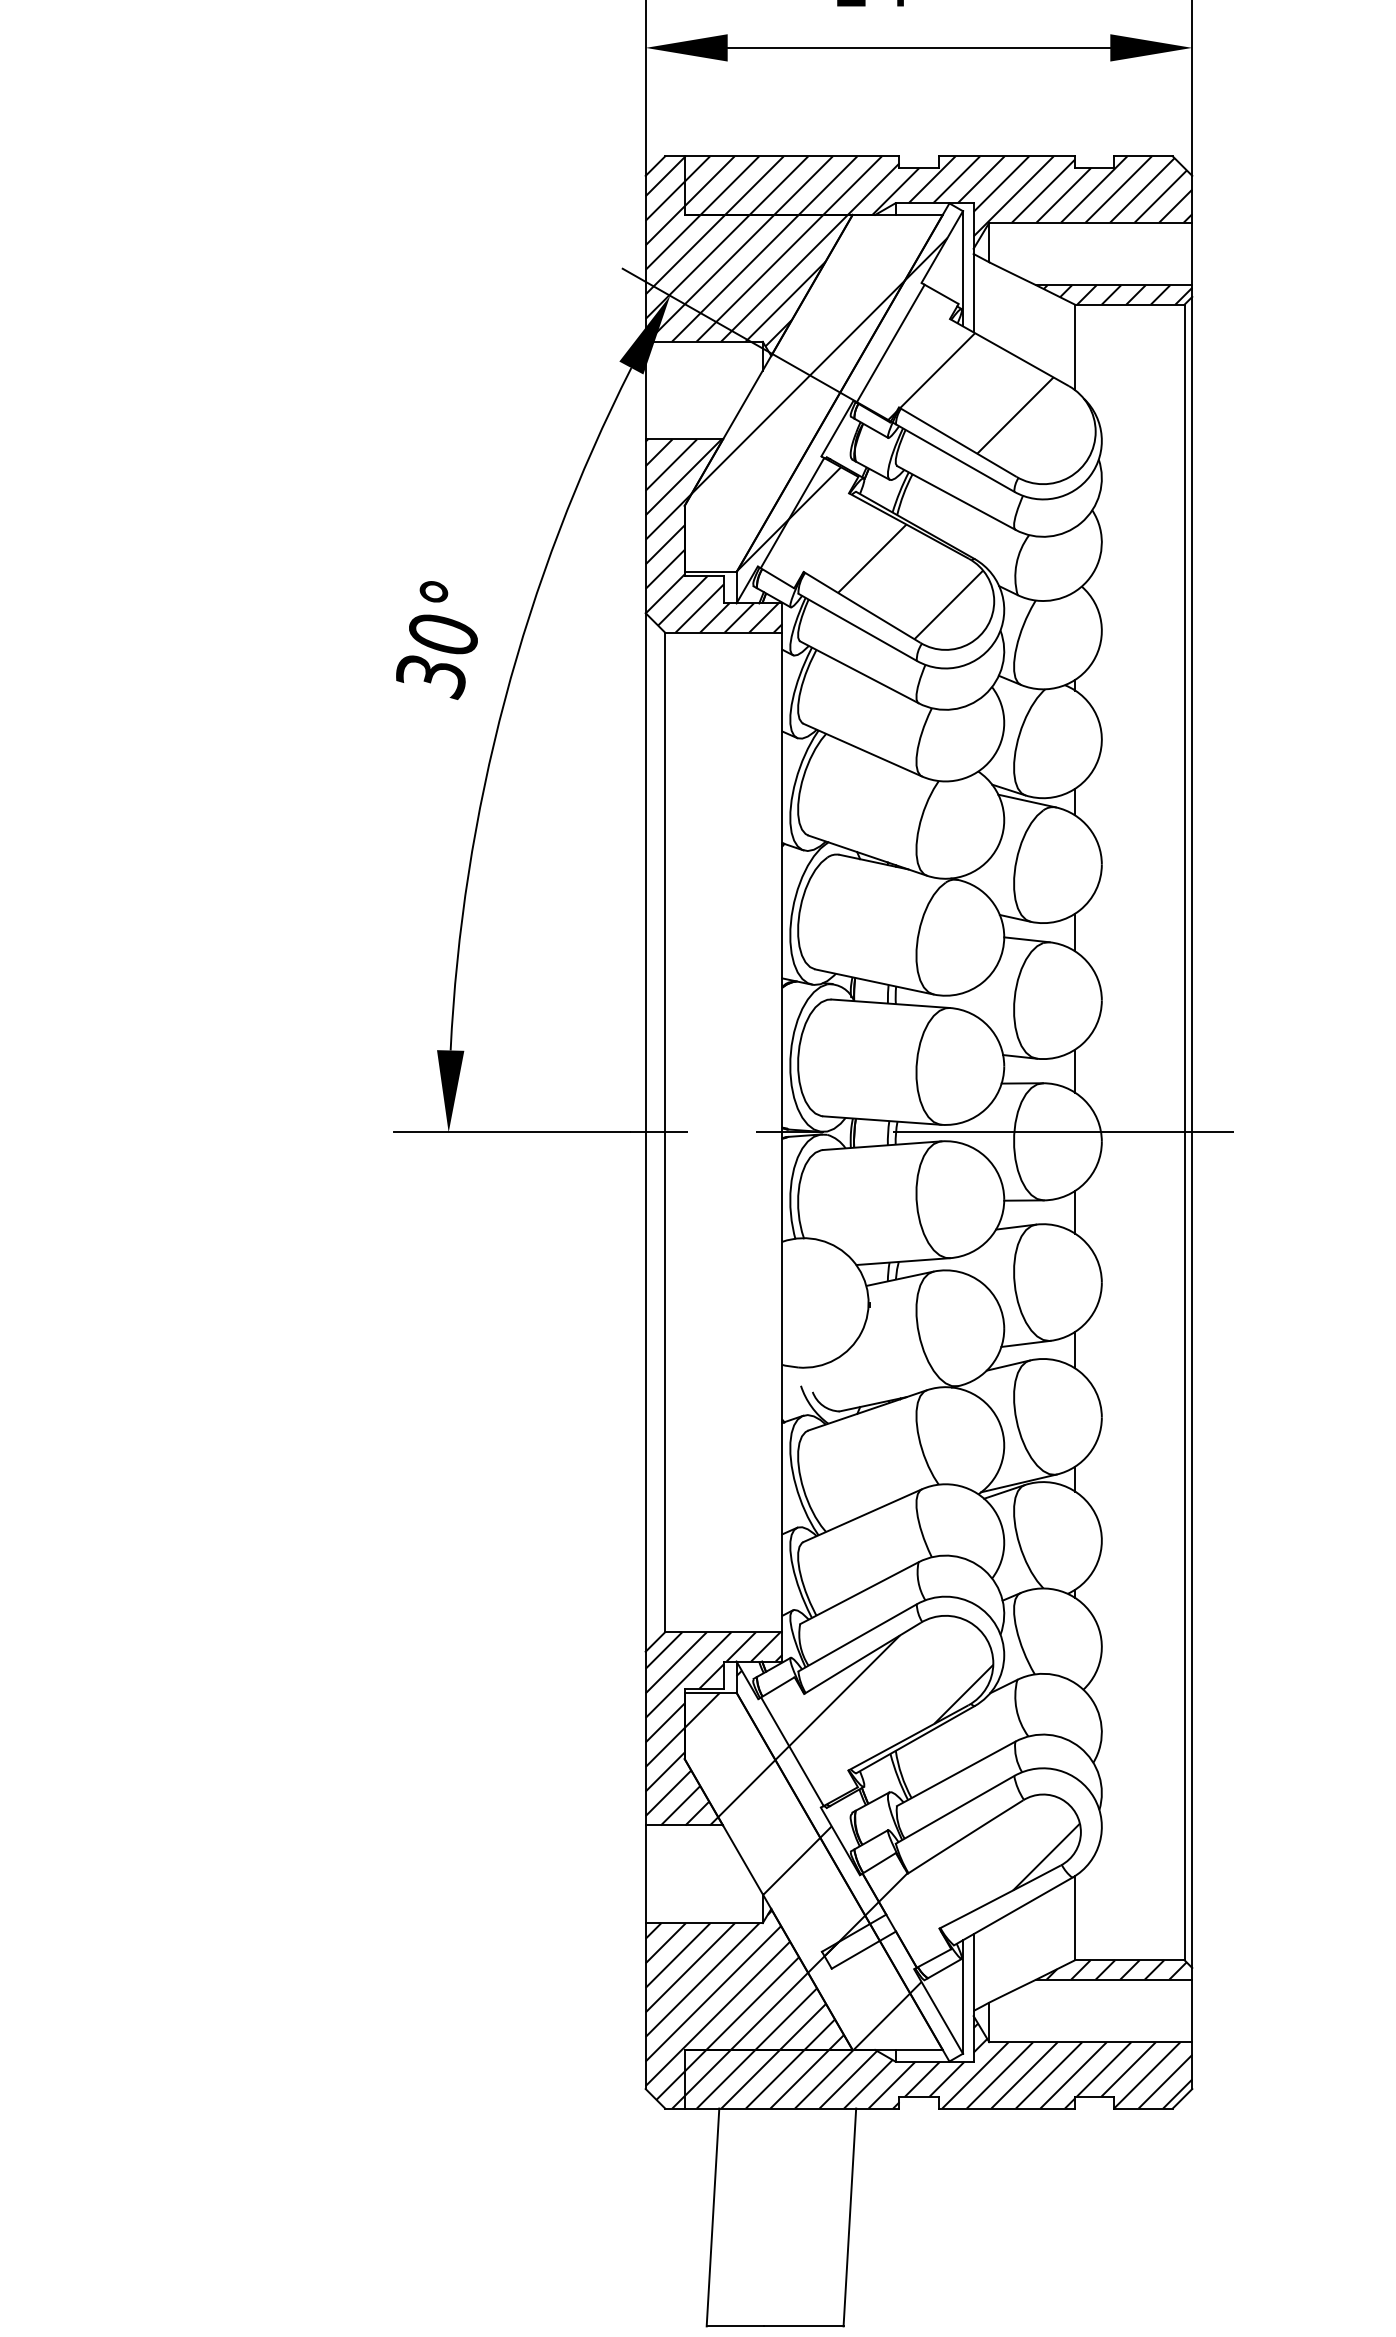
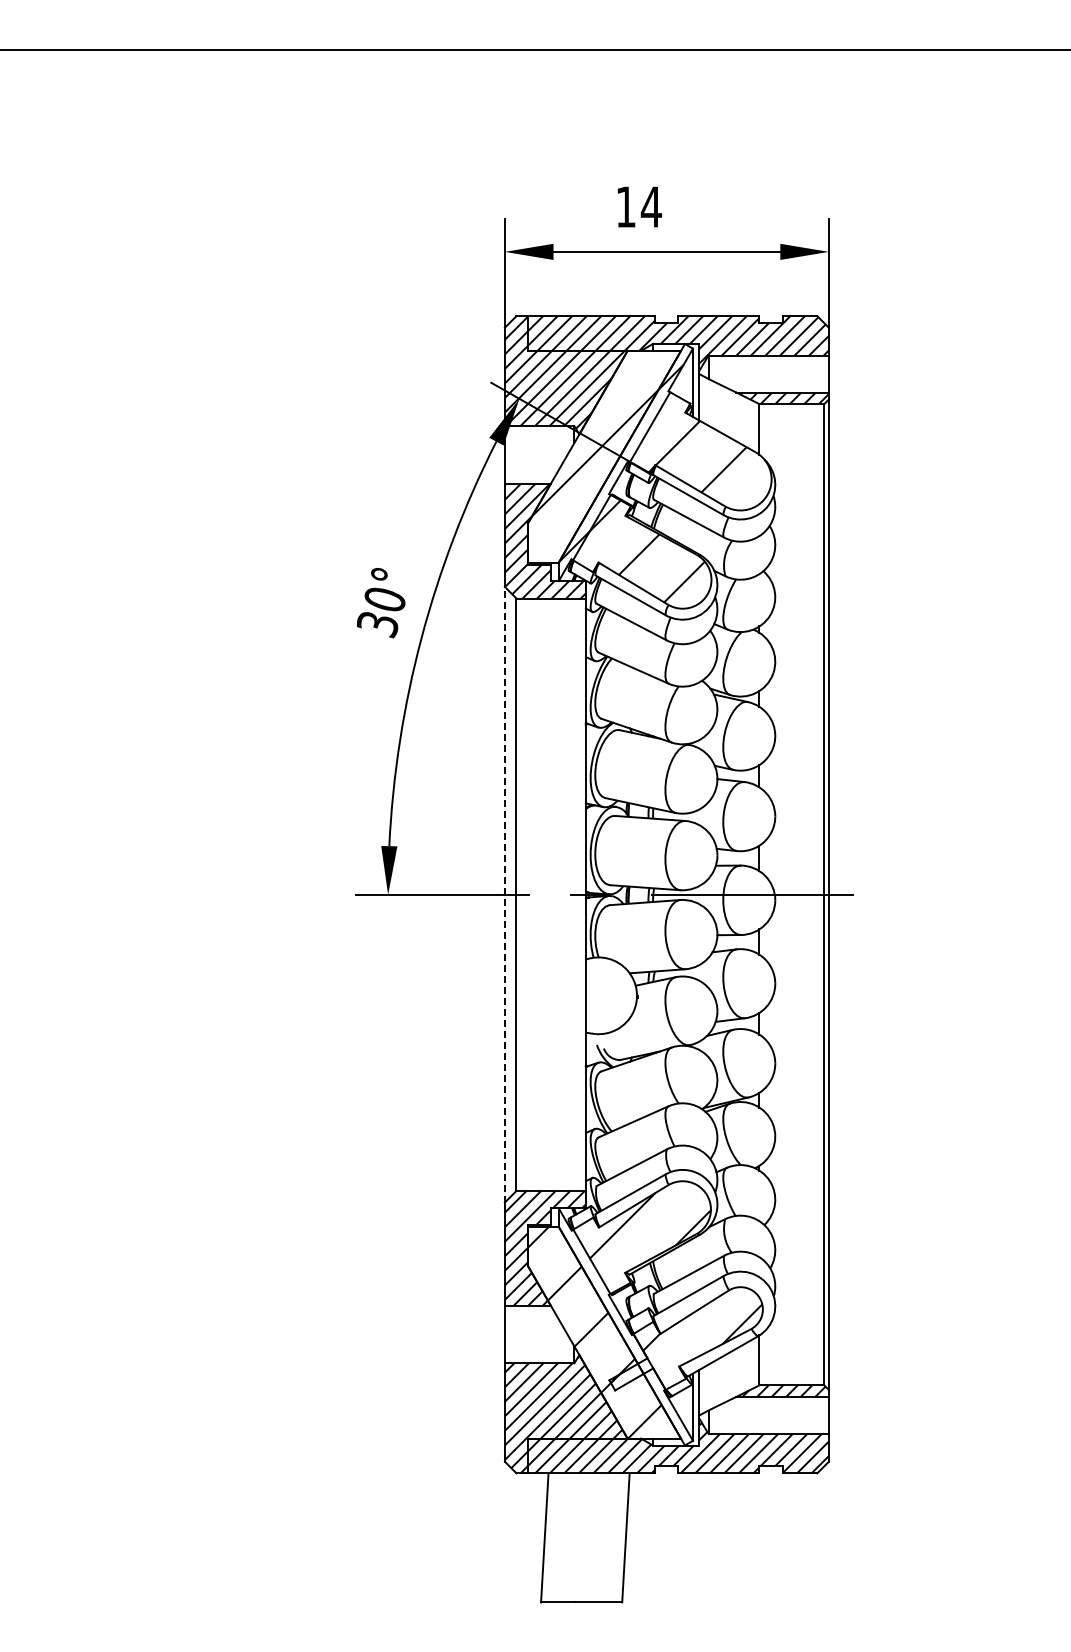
line: (644, 1132) -> (504, 894), solid -> dashed
hatch: (828, 1832) -> (613, 1309), removed

